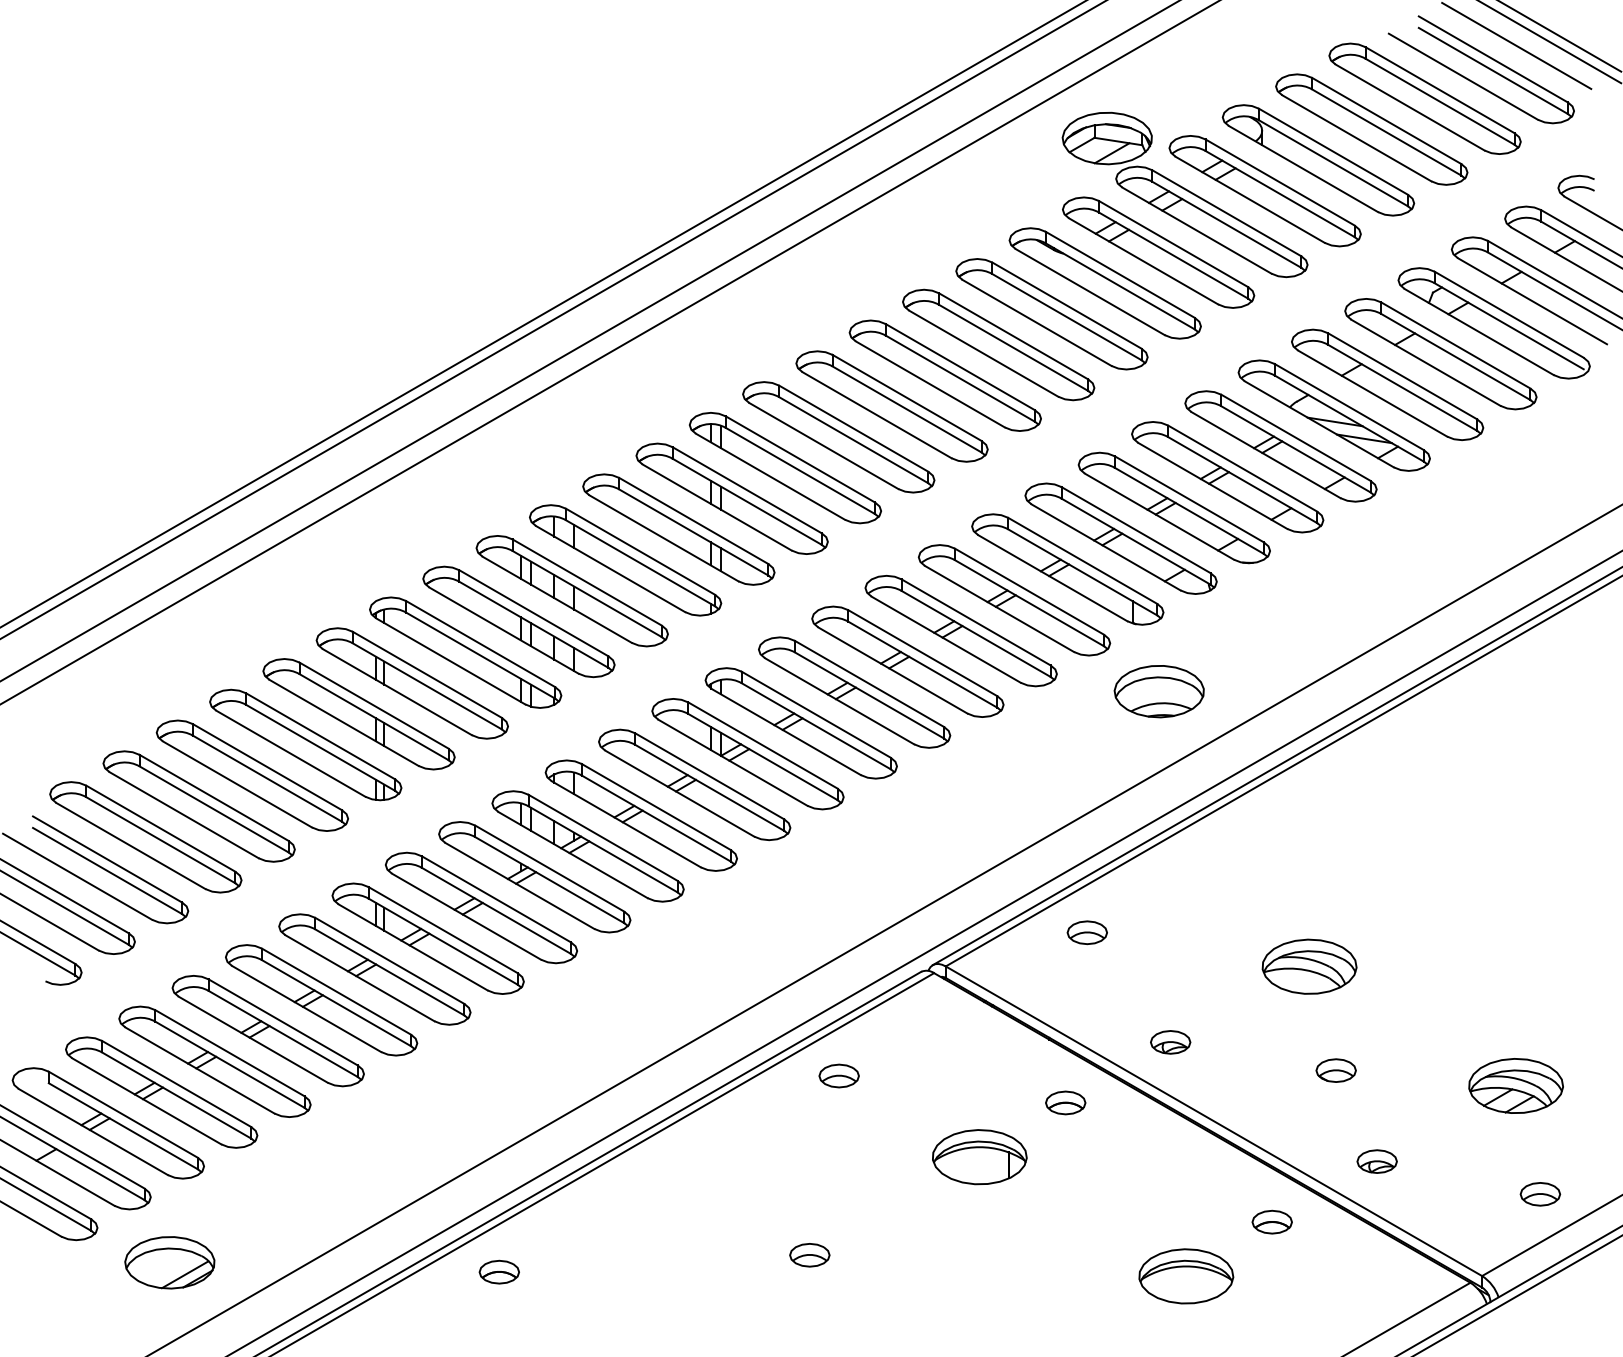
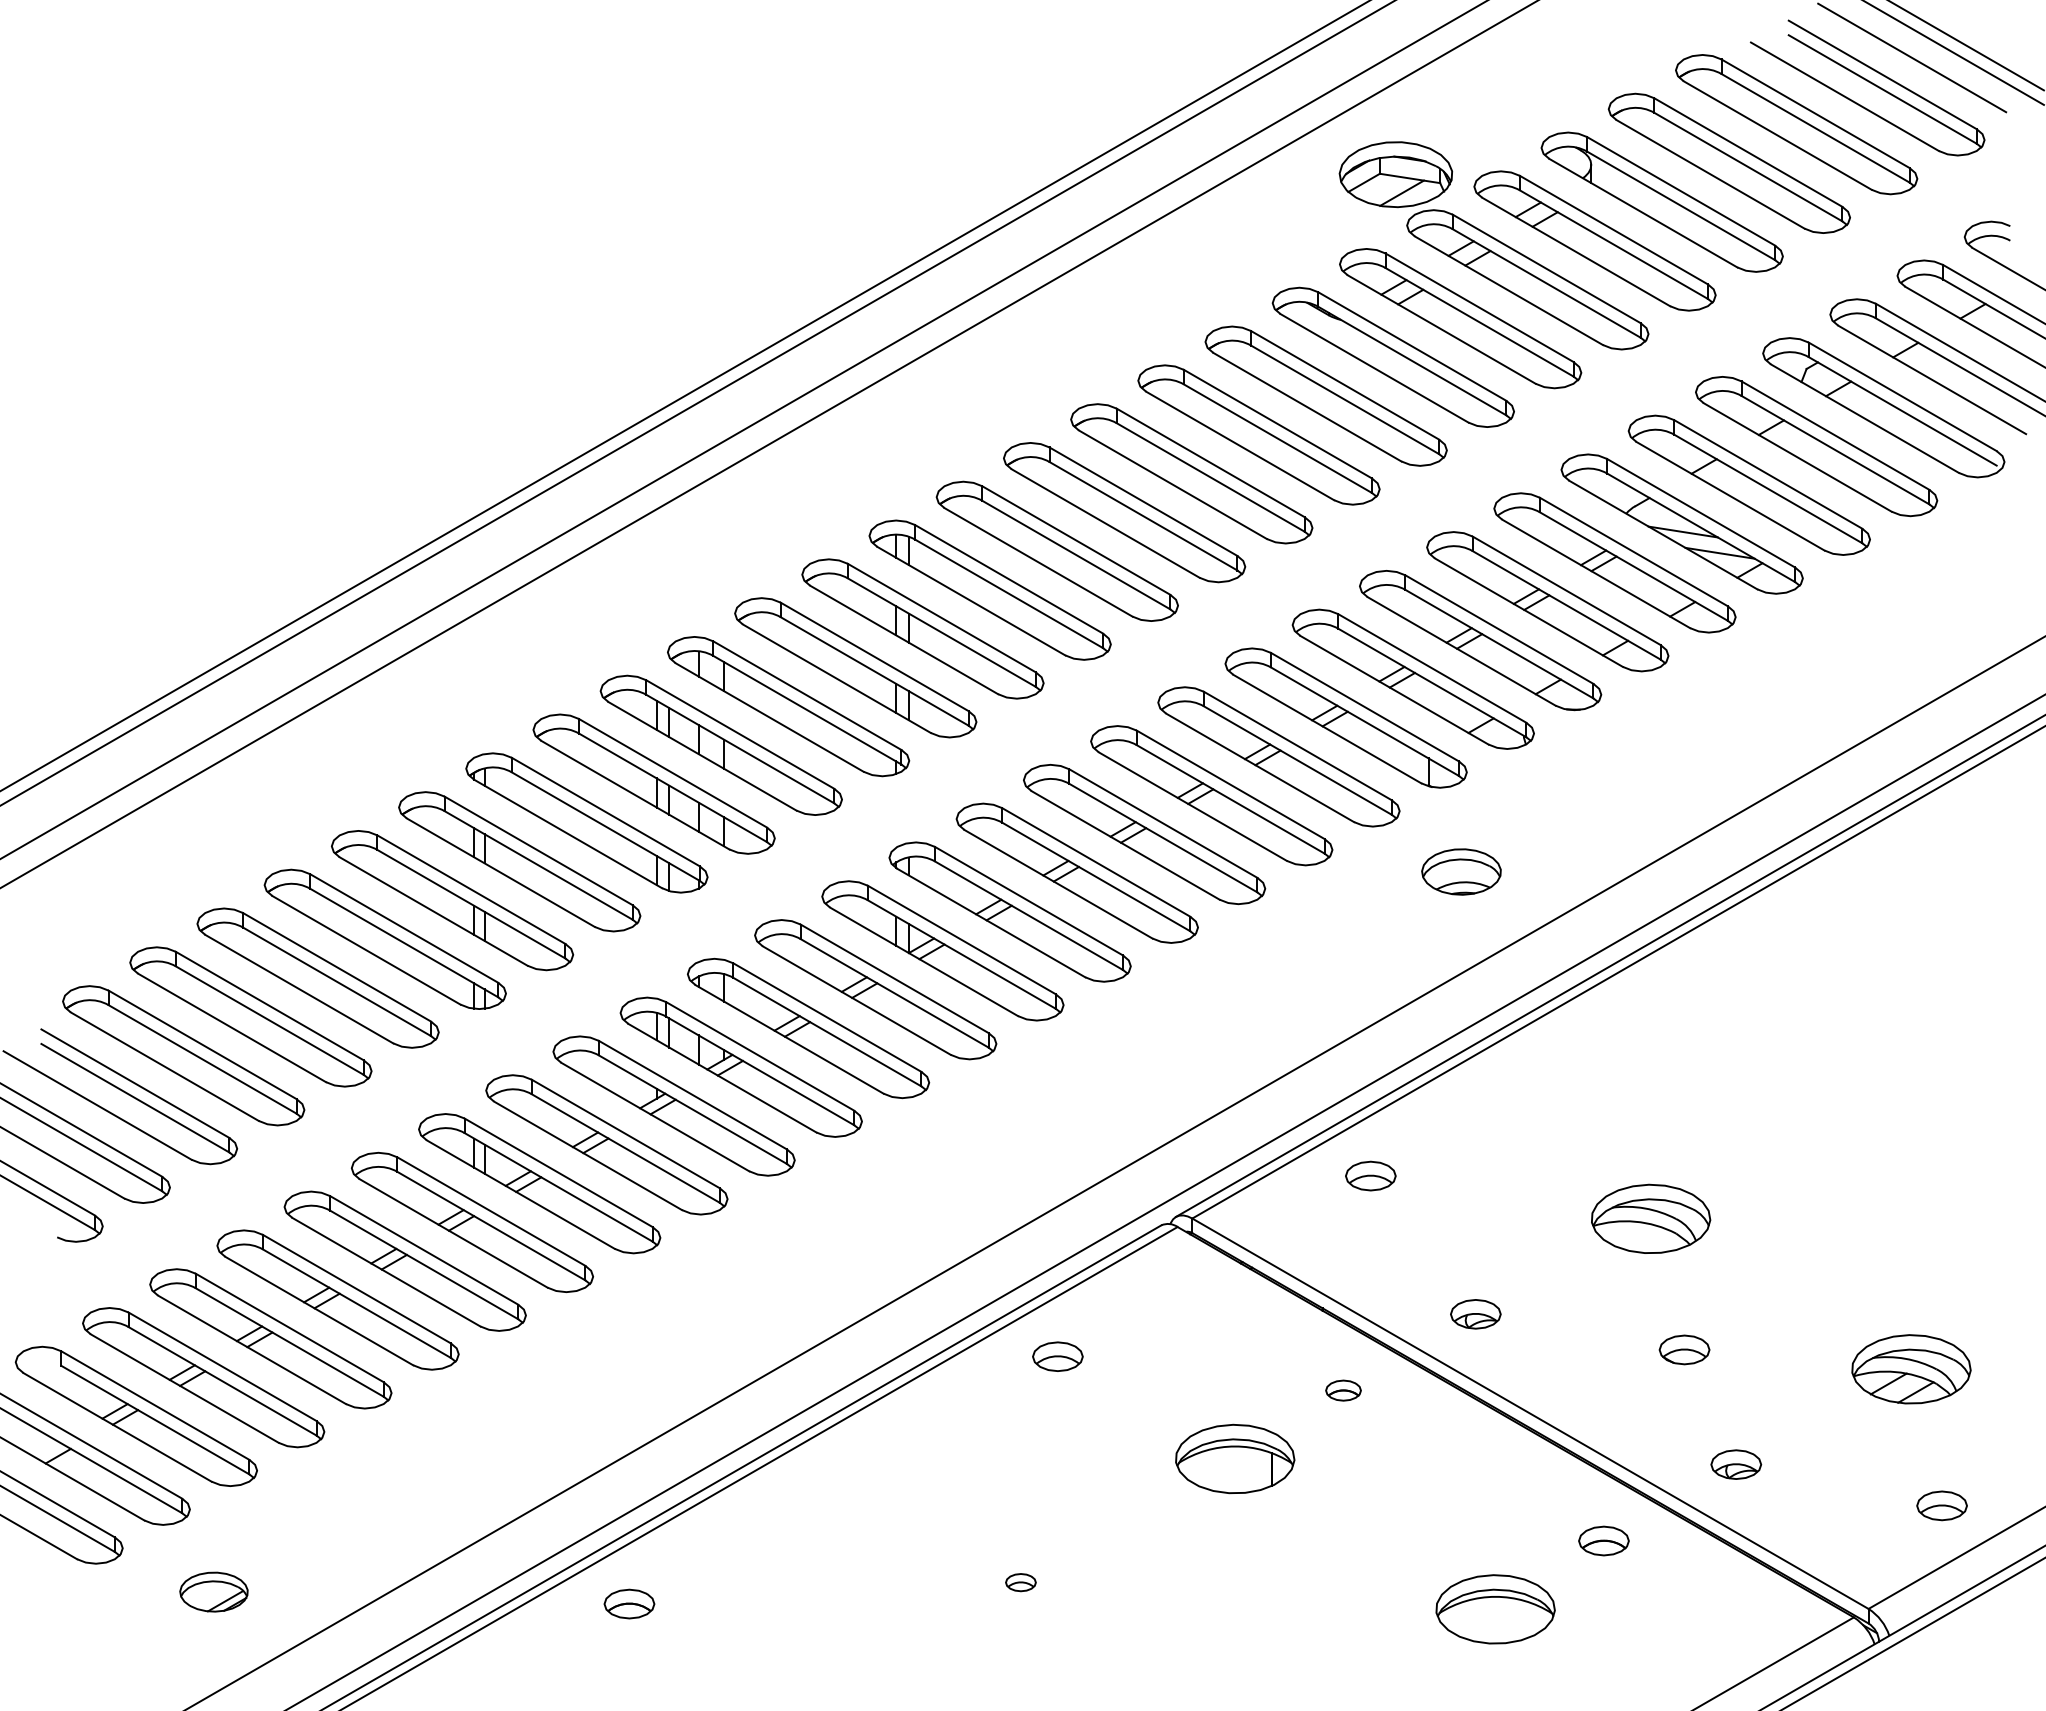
part: (1159, 691) -> (1461, 871), size x0.7
part: (1065, 1102) -> (1343, 1390), size x0.7
part: (809, 1255) -> (1020, 1582), size x0.6
part: (169, 1262) -> (213, 1591), size x0.6

